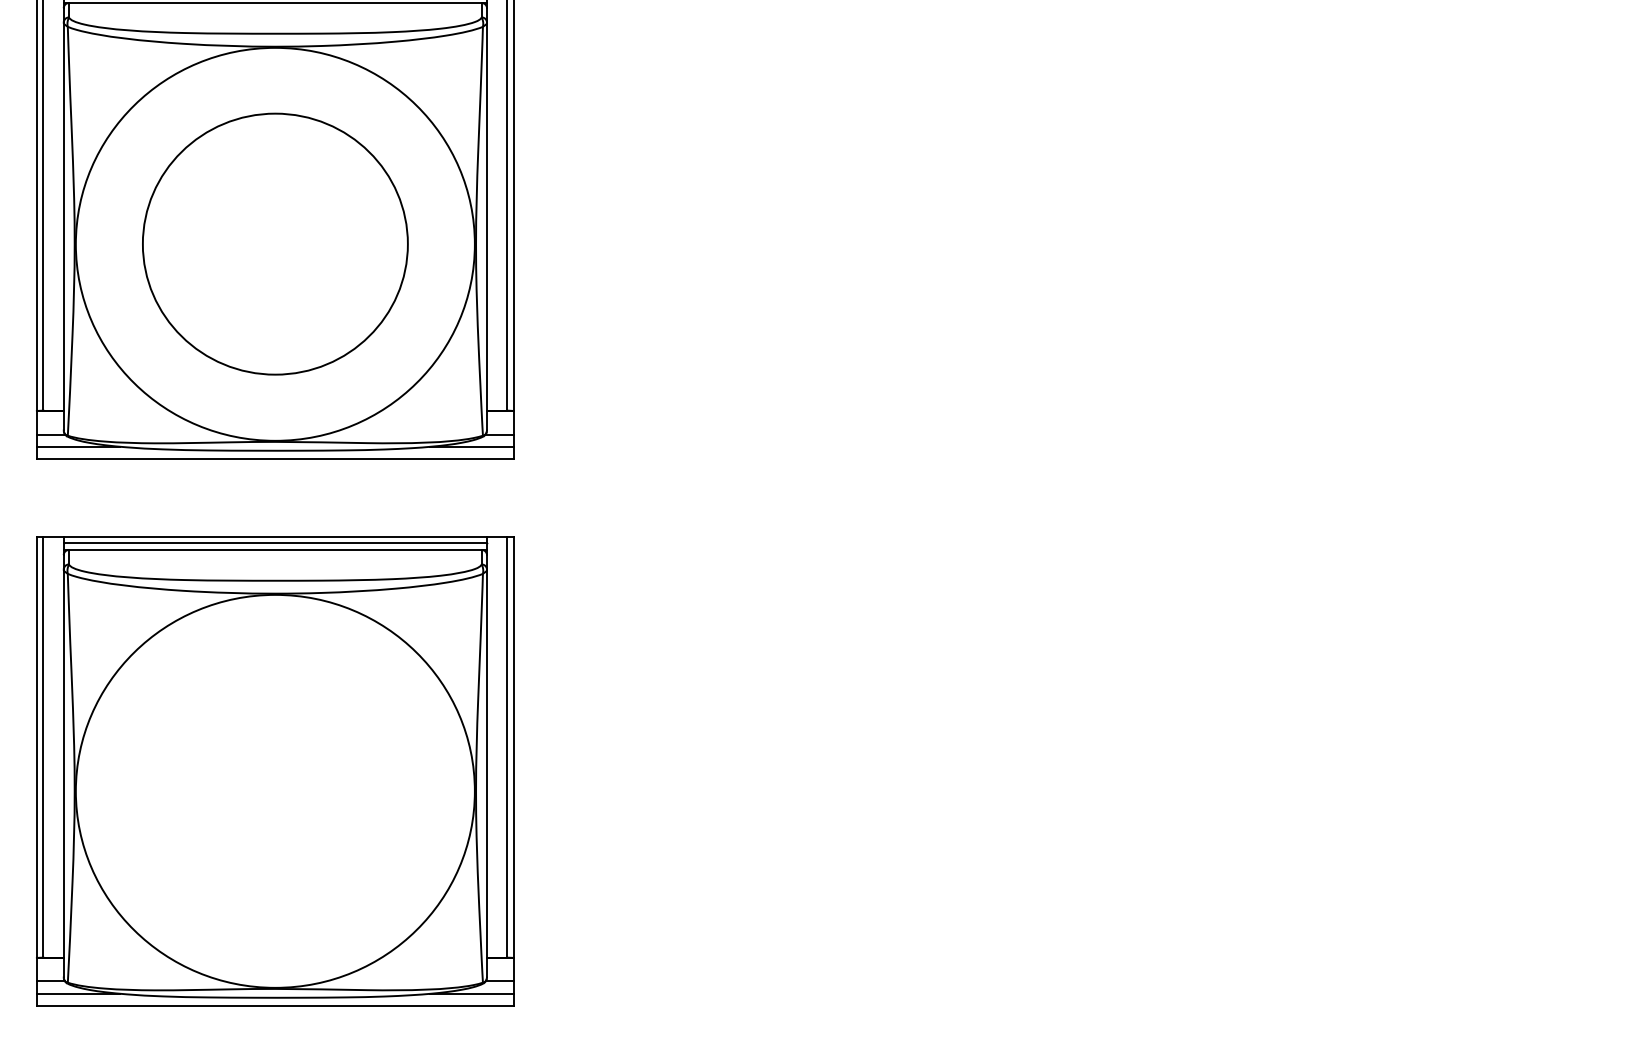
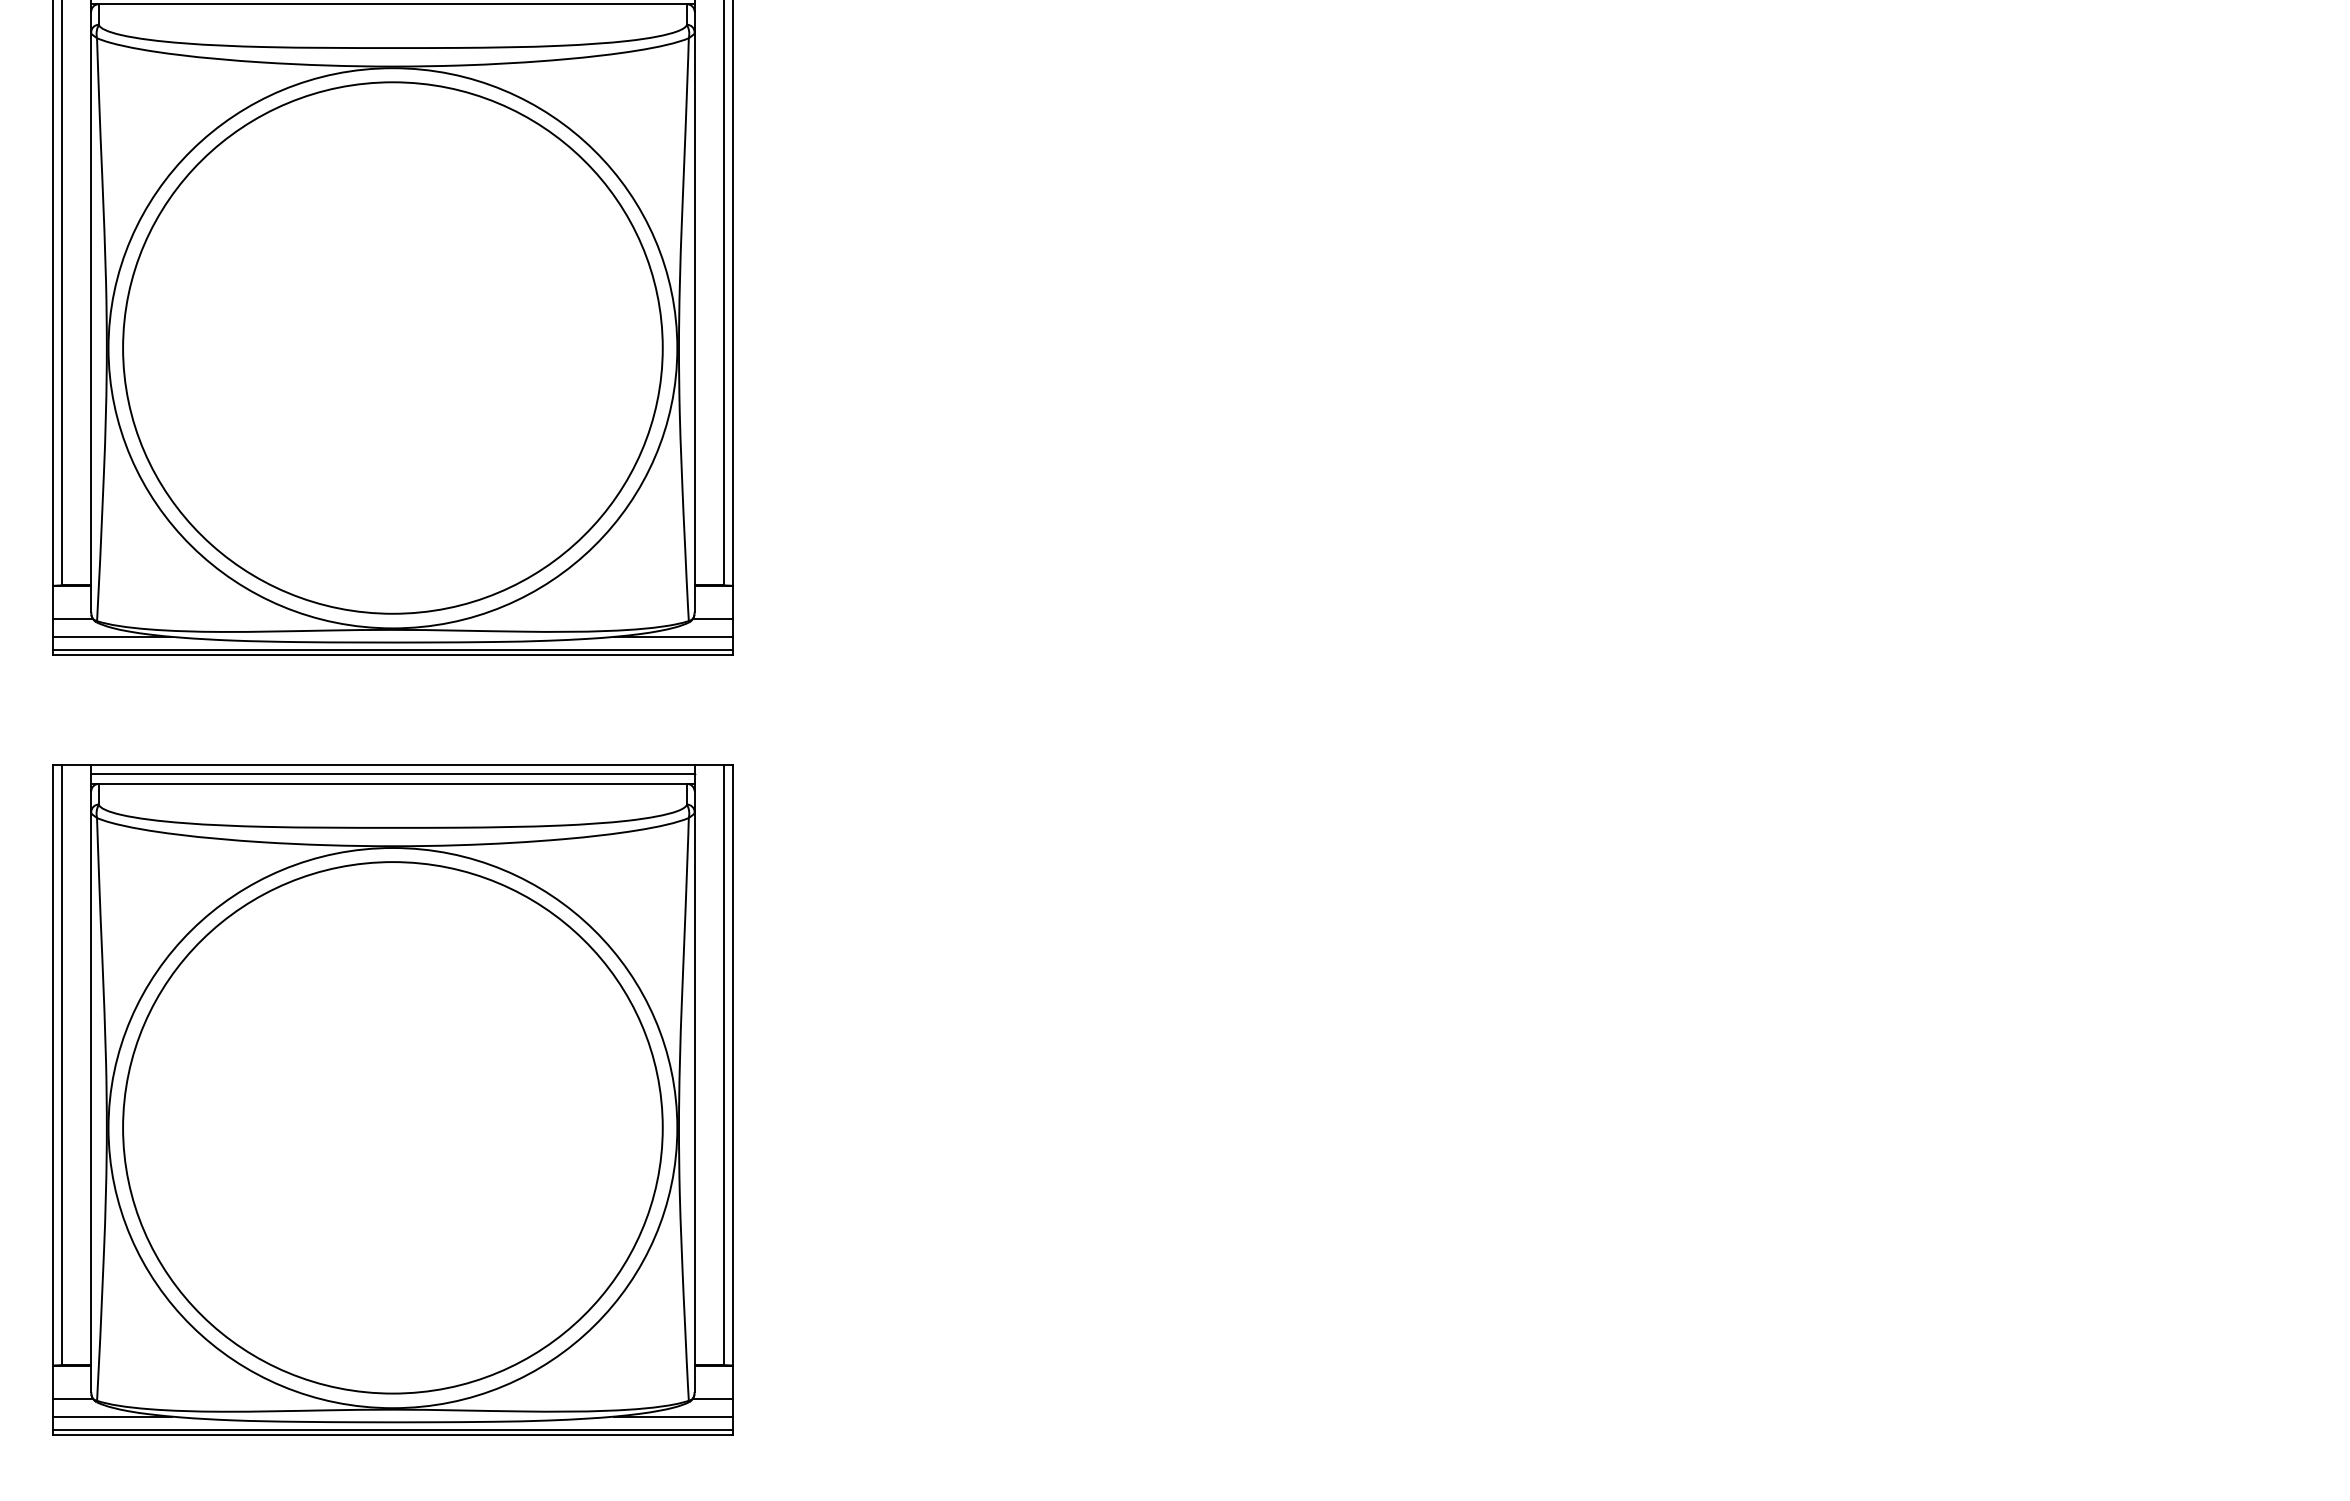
part: (275, 243) -> (392, 347), size x1.43
line: (275, 456) -> (392, 650), added
part: (275, 790) -> (392, 1127), added
line: (275, 1003) -> (392, 1430), added

